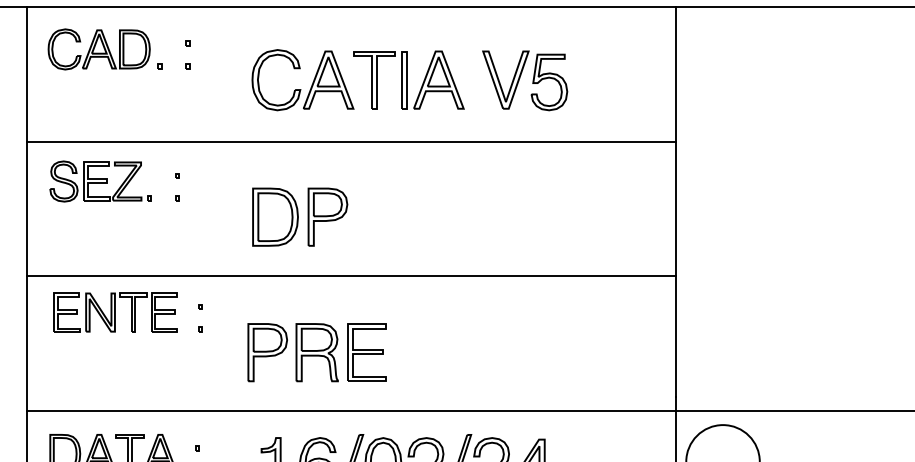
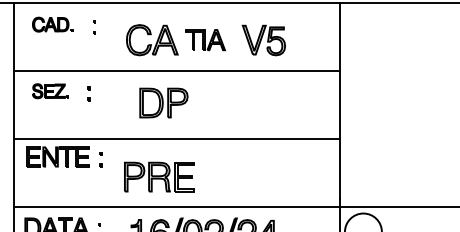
part: (104, 48) -> (52, 24), size x0.7
part: (408, 78) -> (205, 39), size x0.7
part: (100, 182) -> (50, 91), size x0.7
part: (299, 216) -> (163, 102), moved

